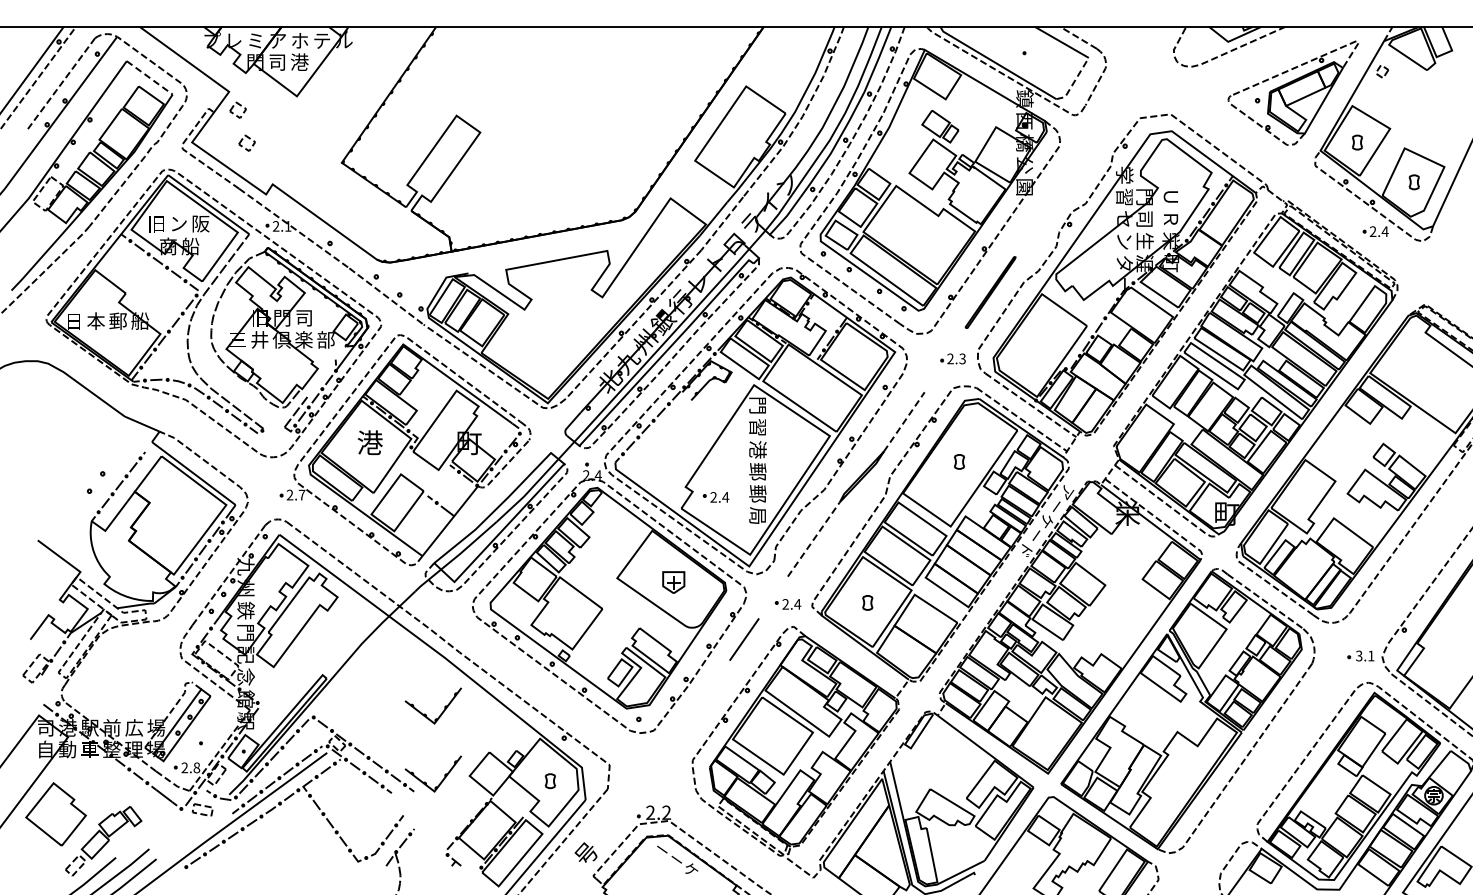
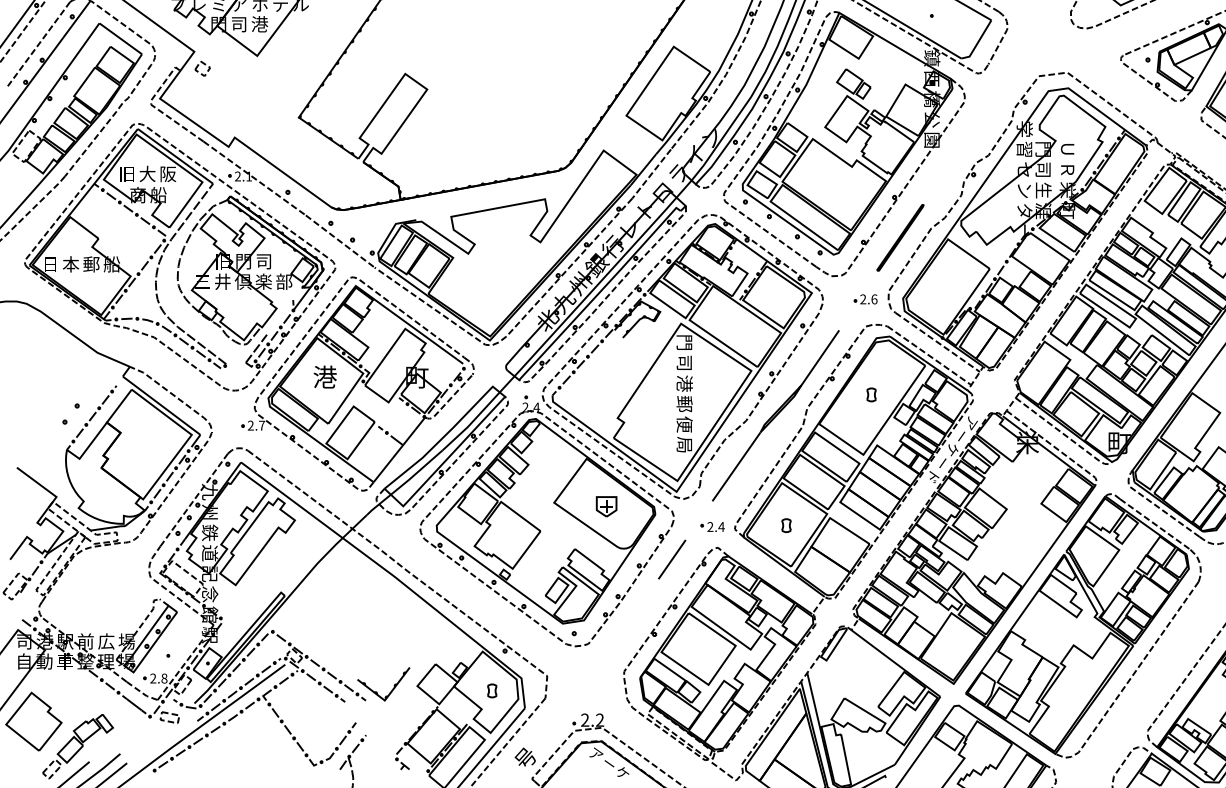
line: (150, 78) -> (121, 39), dashed -> solid
line: (1074, 81) -> (978, 42), dashed -> solid
part: (246, 142) -> (210, 98), removed
text: (178, 223) -> (147, 173), ン -> 大
text: (962, 358) -> (874, 299), 2.3 -> 2.6
line: (904, 421) -> (820, 357), dashed -> solid
text: (757, 427) -> (684, 362), 習 -> 司
text: (757, 493) -> (684, 424), 郵 -> 便
part: (715, 497) -> (645, 427), removed
line: (814, 539) -> (737, 466), dashed -> solid
text: (245, 632) -> (209, 553), 門 -> 道
part: (425, 713) -> (376, 628), removed
text: (662, 847) -> (596, 752), ー -> ア

